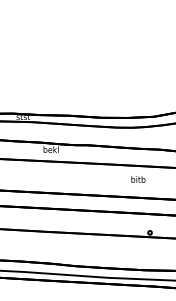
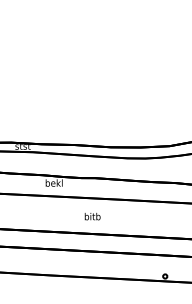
text: (138, 179) -> (92, 216), moved

